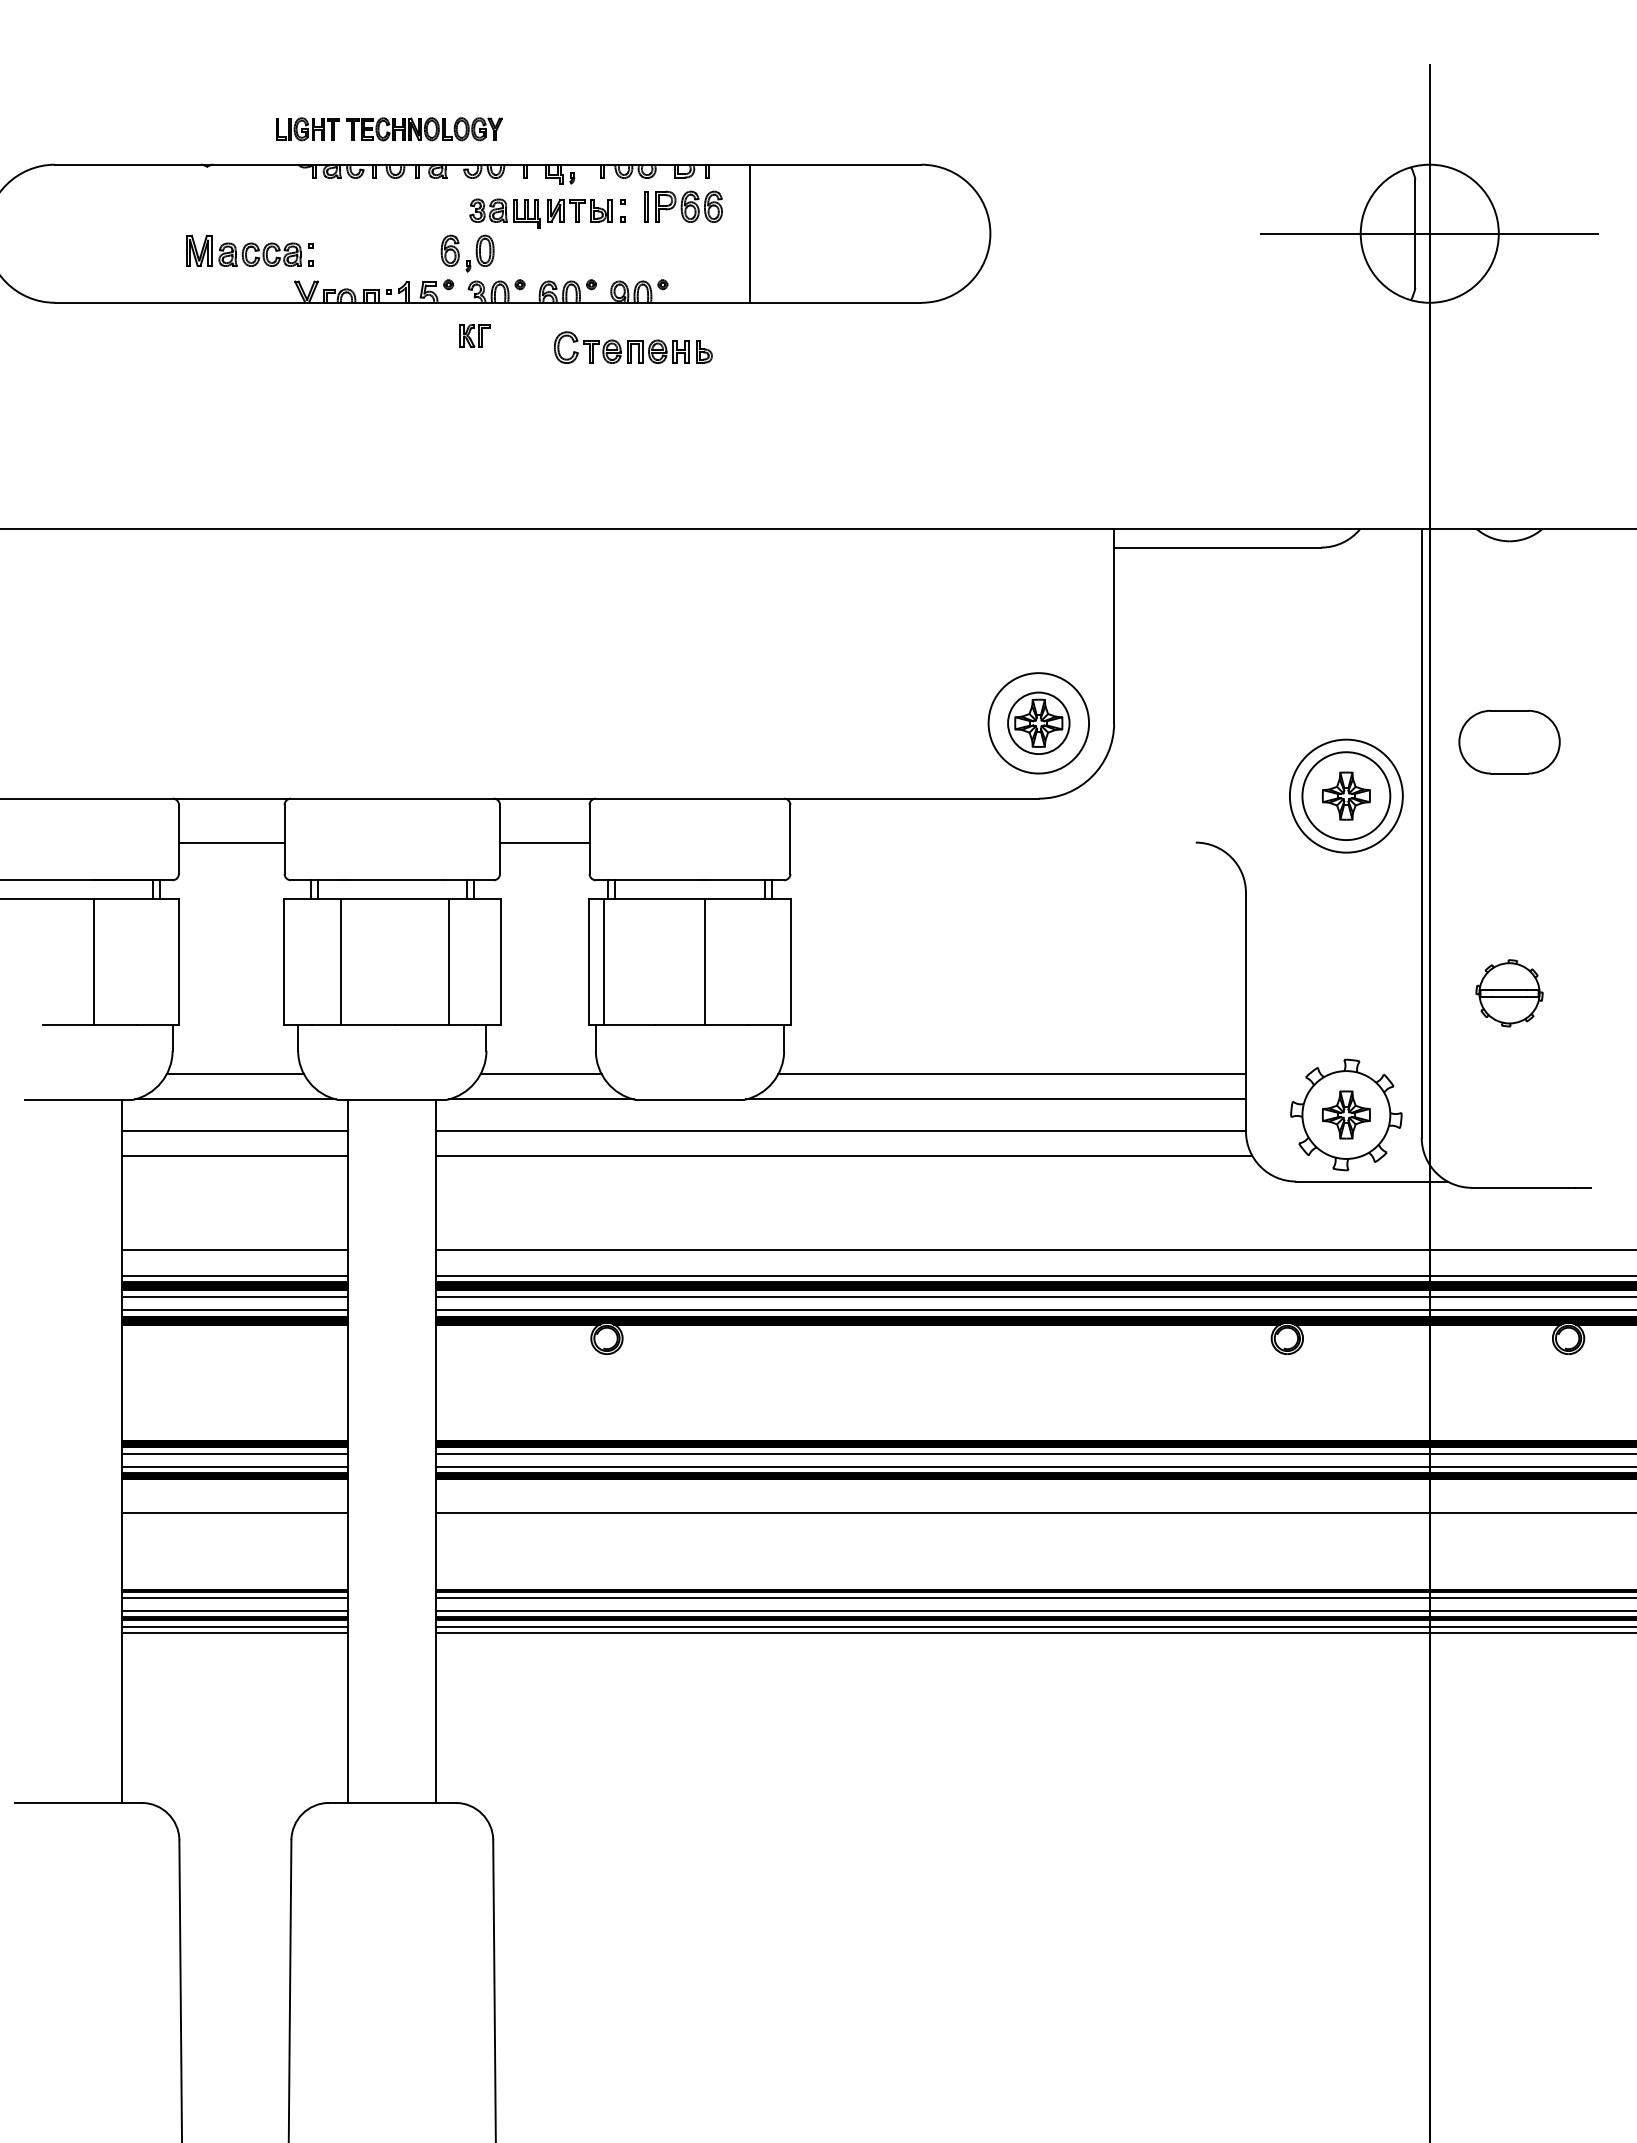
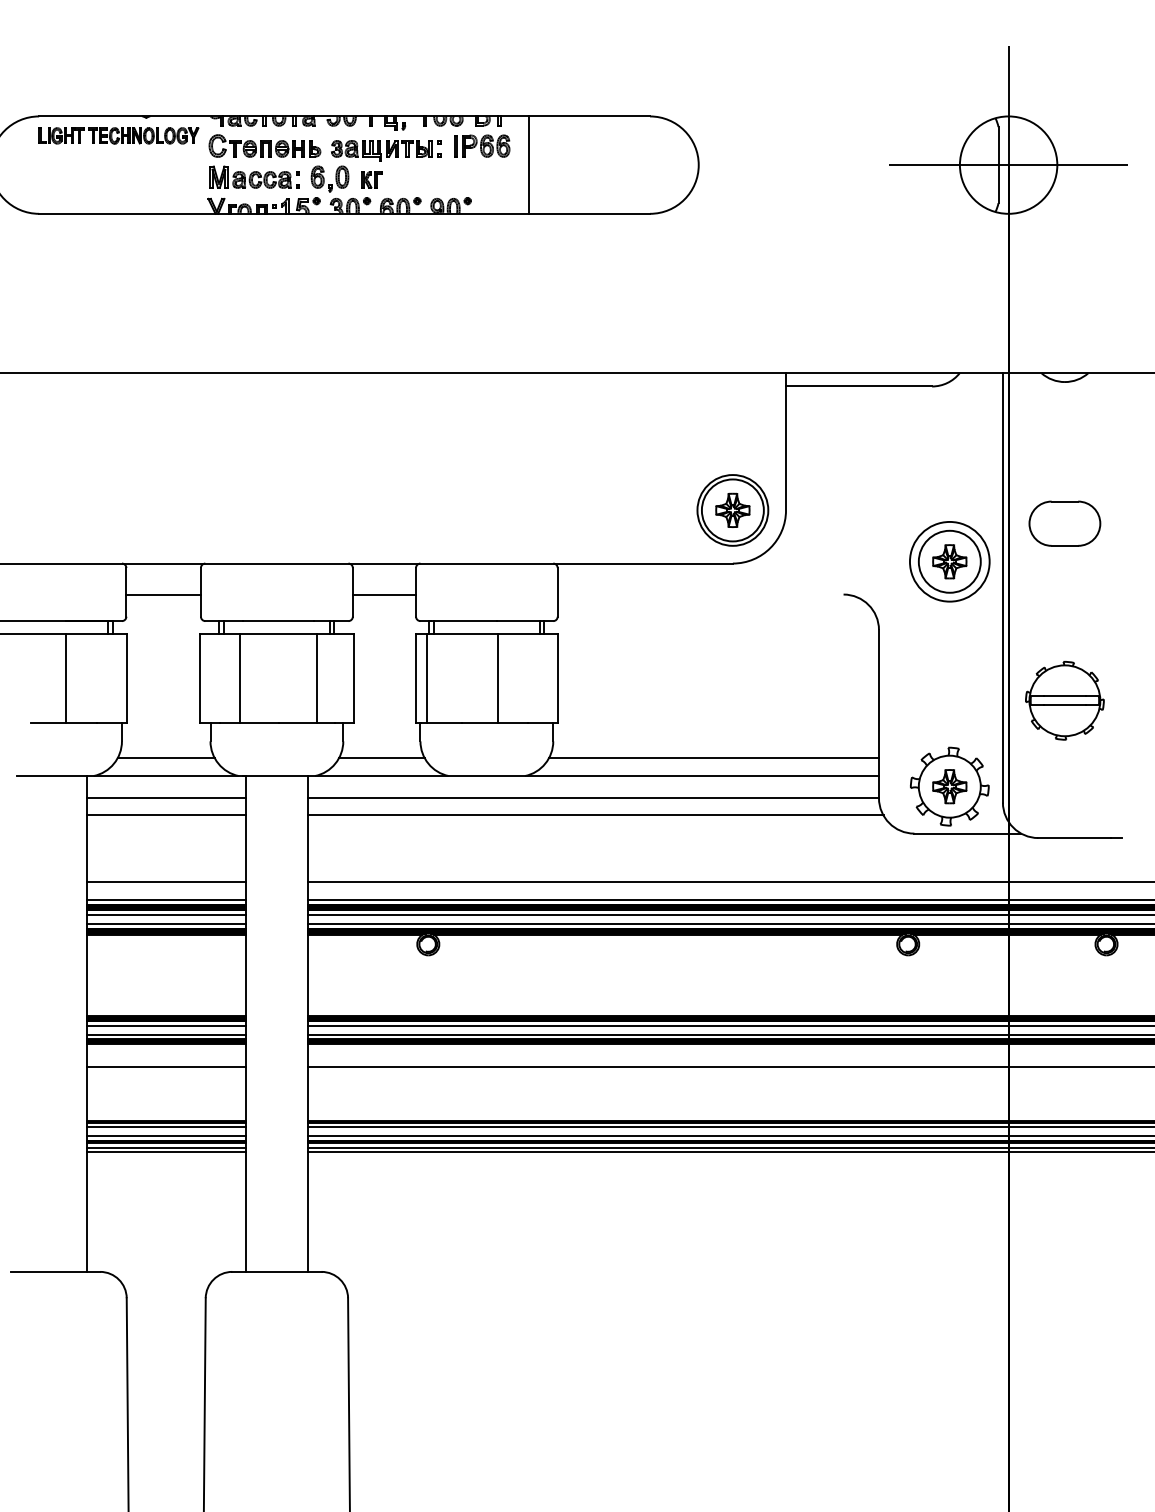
part: (389, 129) -> (119, 136), moved
part: (249, 250) -> (254, 176), moved
part: (474, 335) -> (371, 179), moved
part: (633, 347) -> (265, 145), moved
circle: (1038, 723) -> (732, 510), size x1.43
part: (1509, 993) -> (1064, 700), size x1.67

